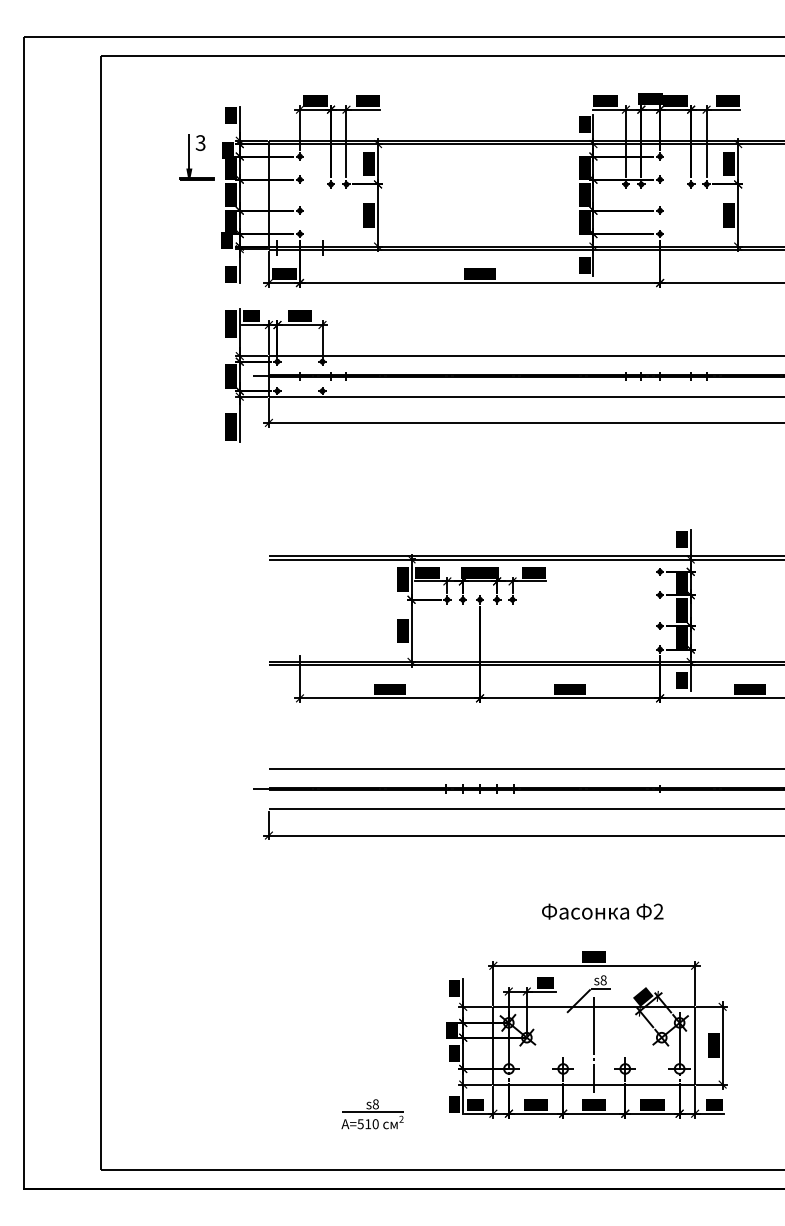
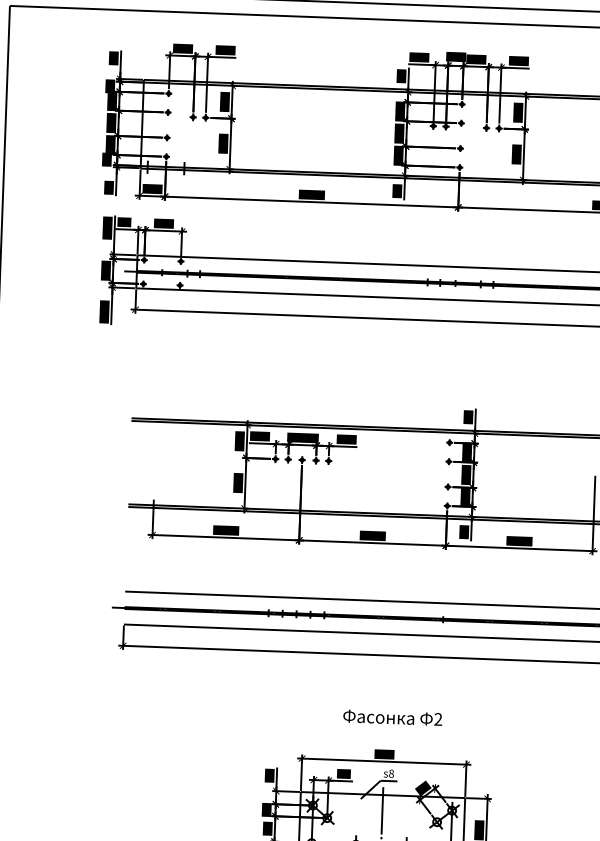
part: (189, 157) -> (78, 91), removed

